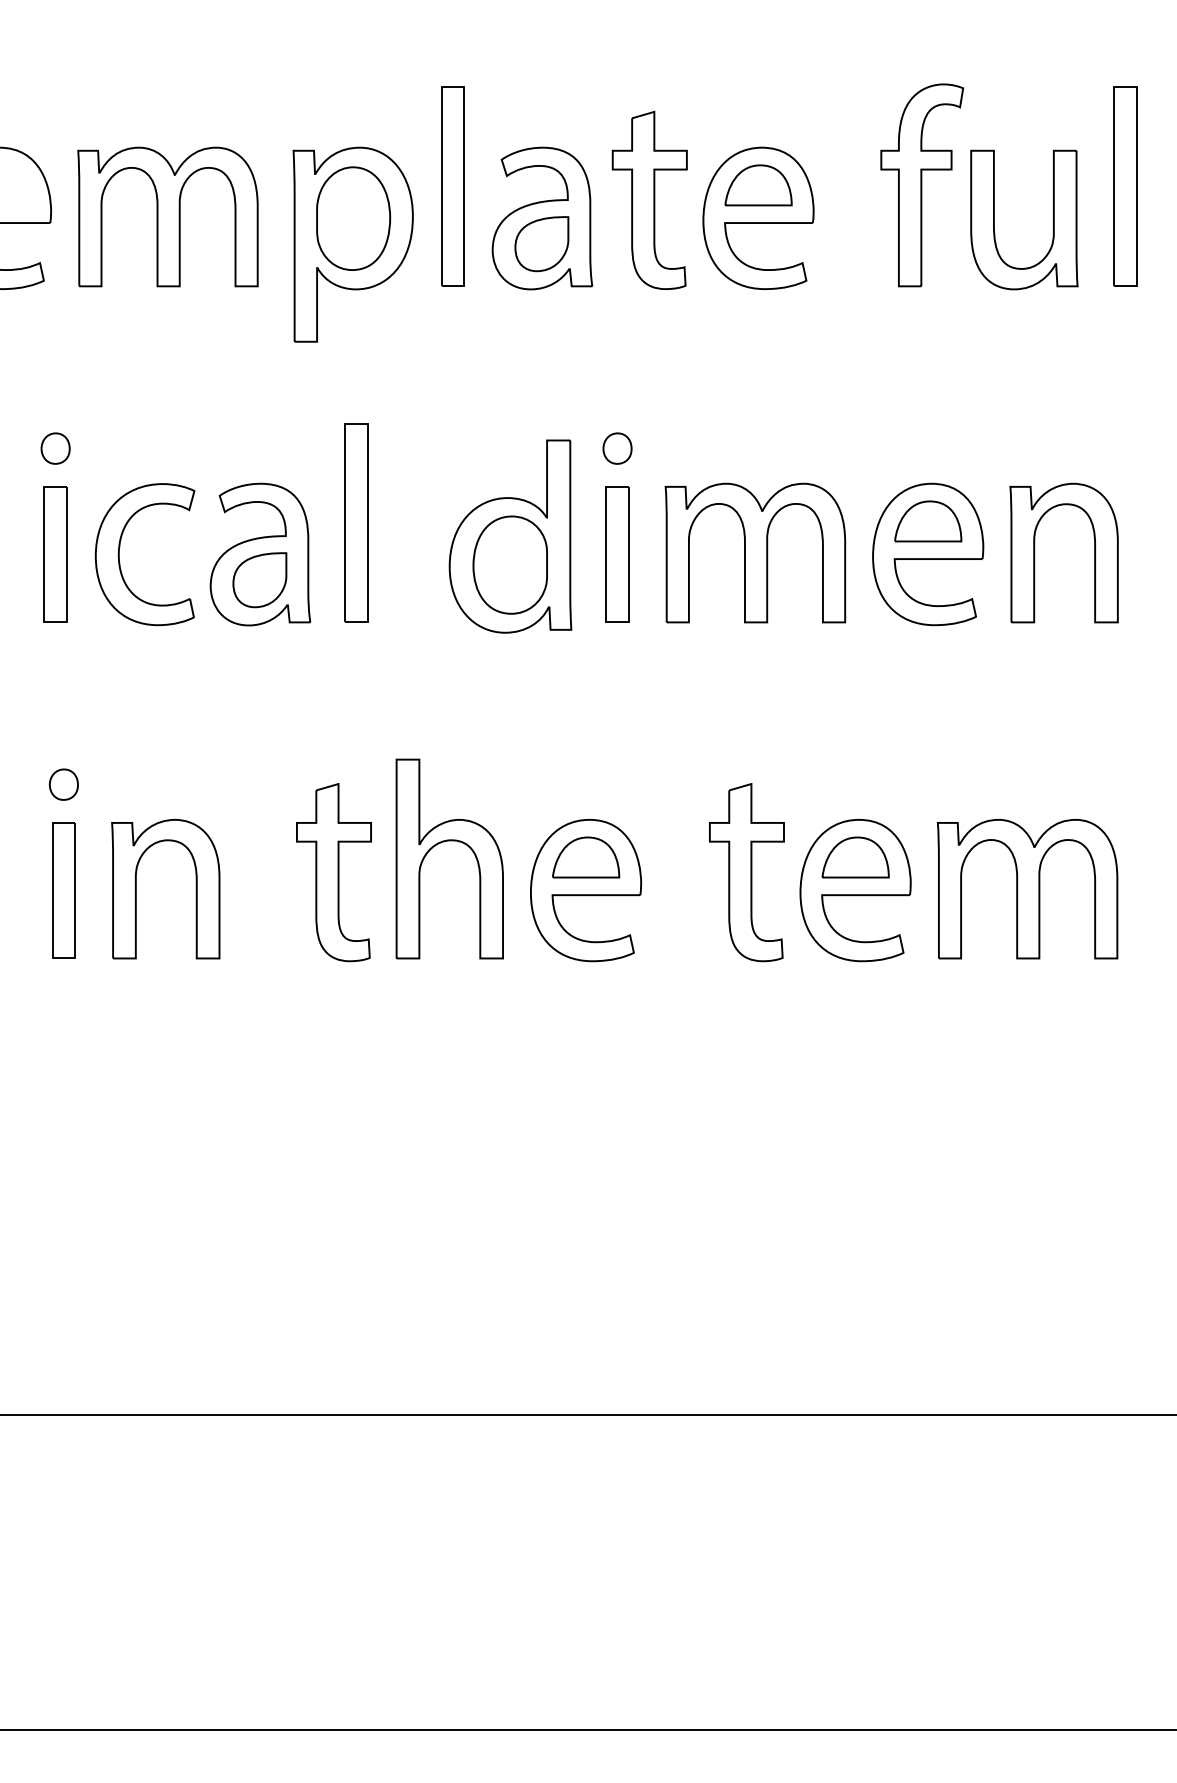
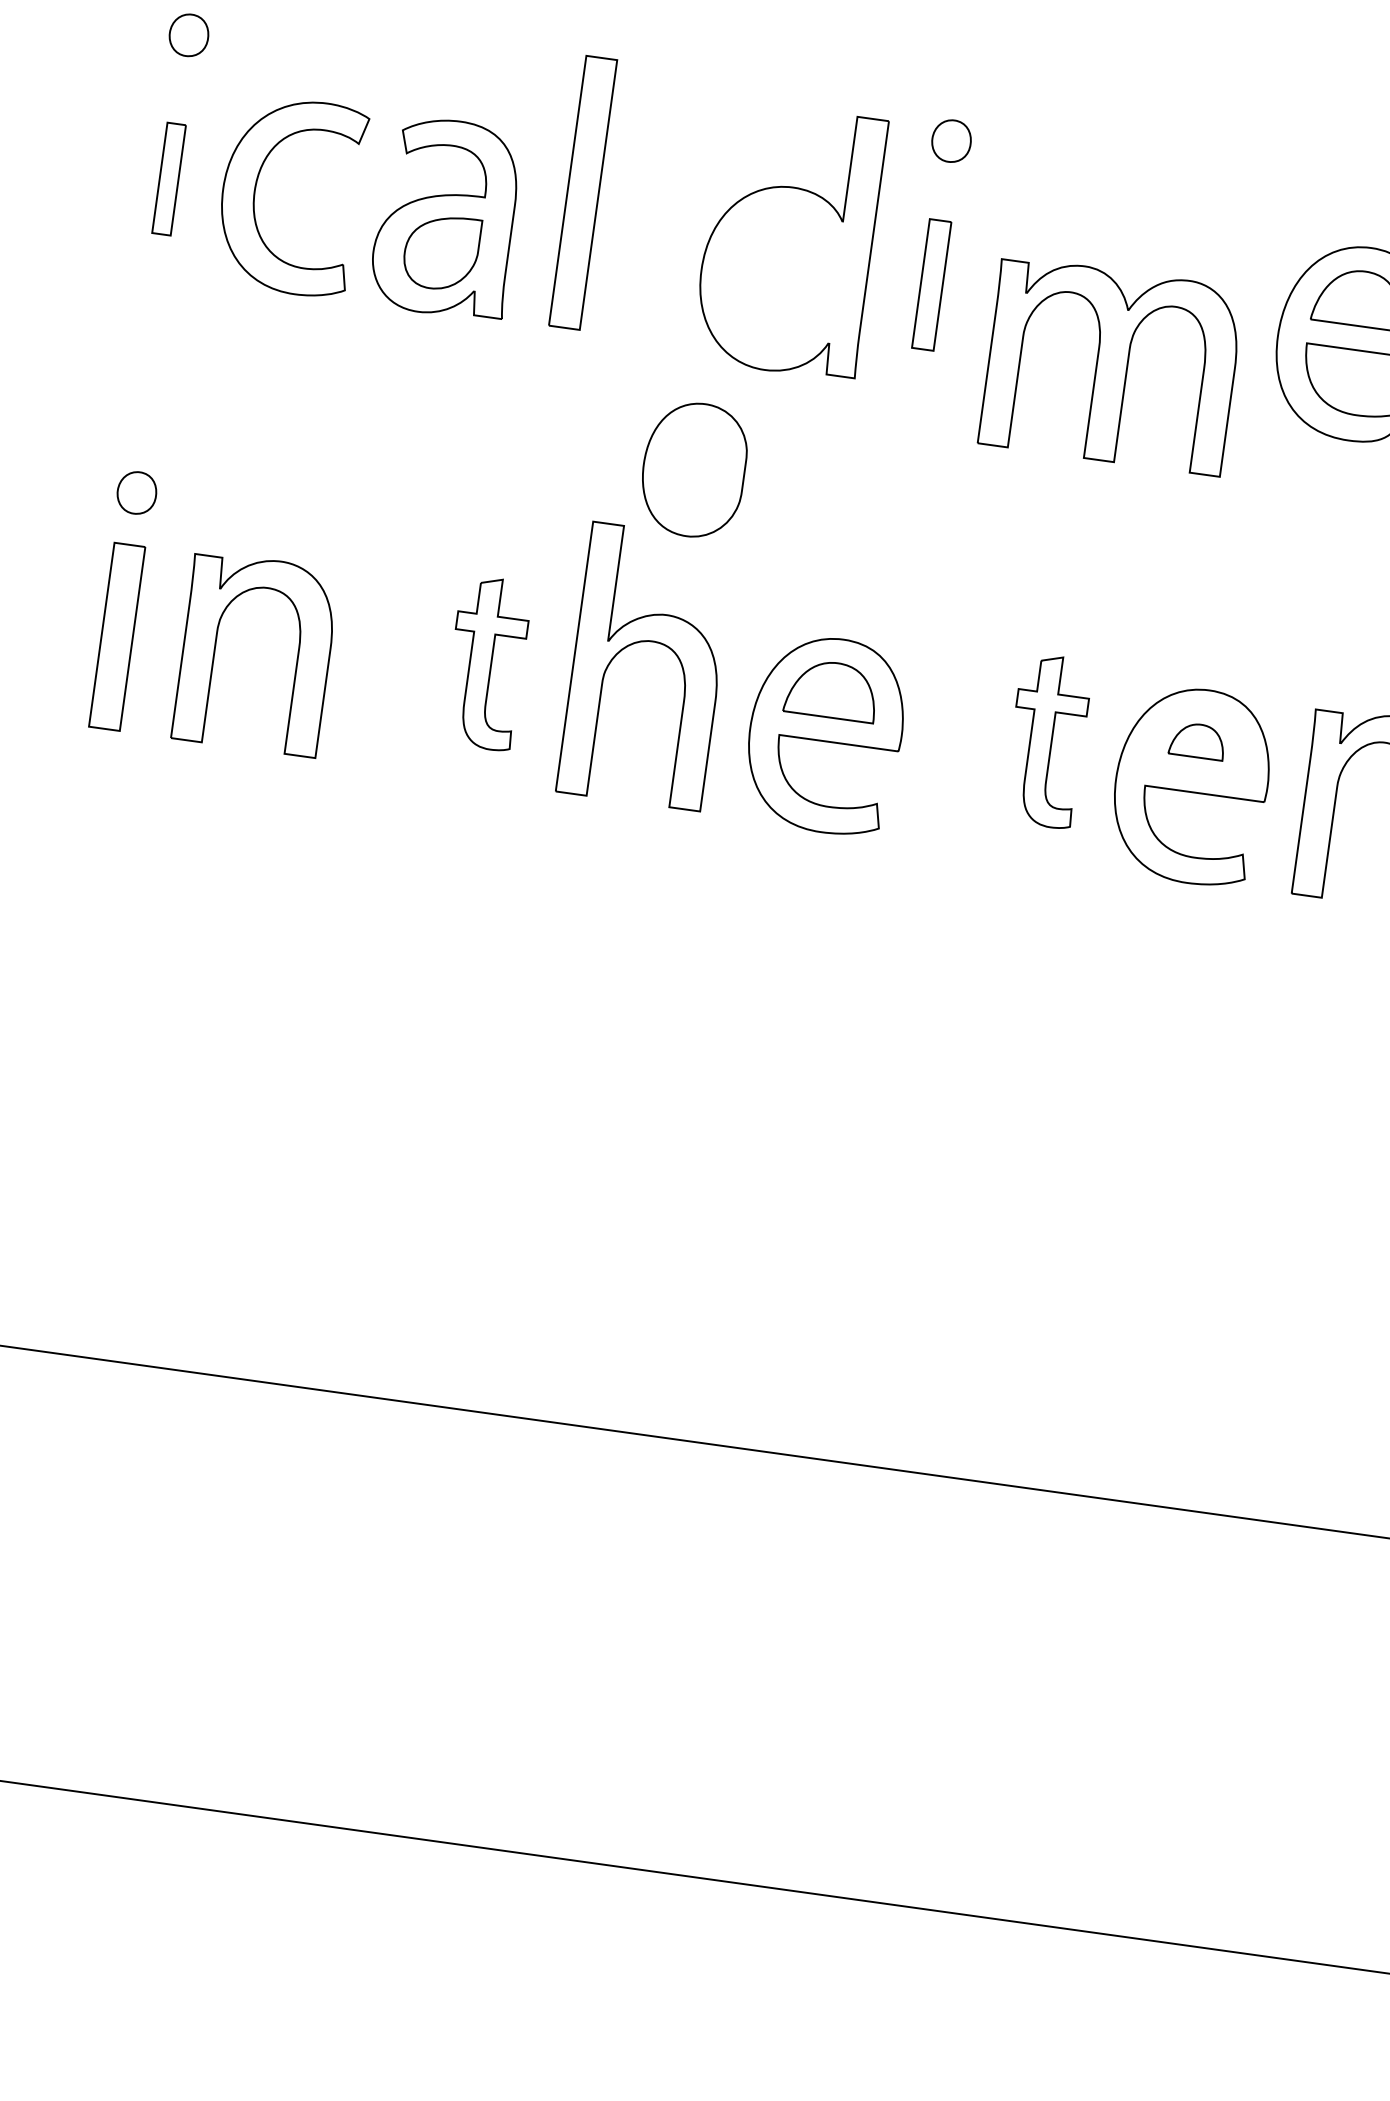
part: (755, 552) -> (1111, 365), moved
part: (55, 554) -> (168, 179), size x0.6
part: (617, 554) -> (931, 284), size x0.7
part: (509, 564) -> (693, 468), moved
part: (855, 857) -> (1197, 740), size x0.6
part: (333, 872) -> (486, 662), size x0.7
part: (746, 872) -> (1046, 740), size x0.7

